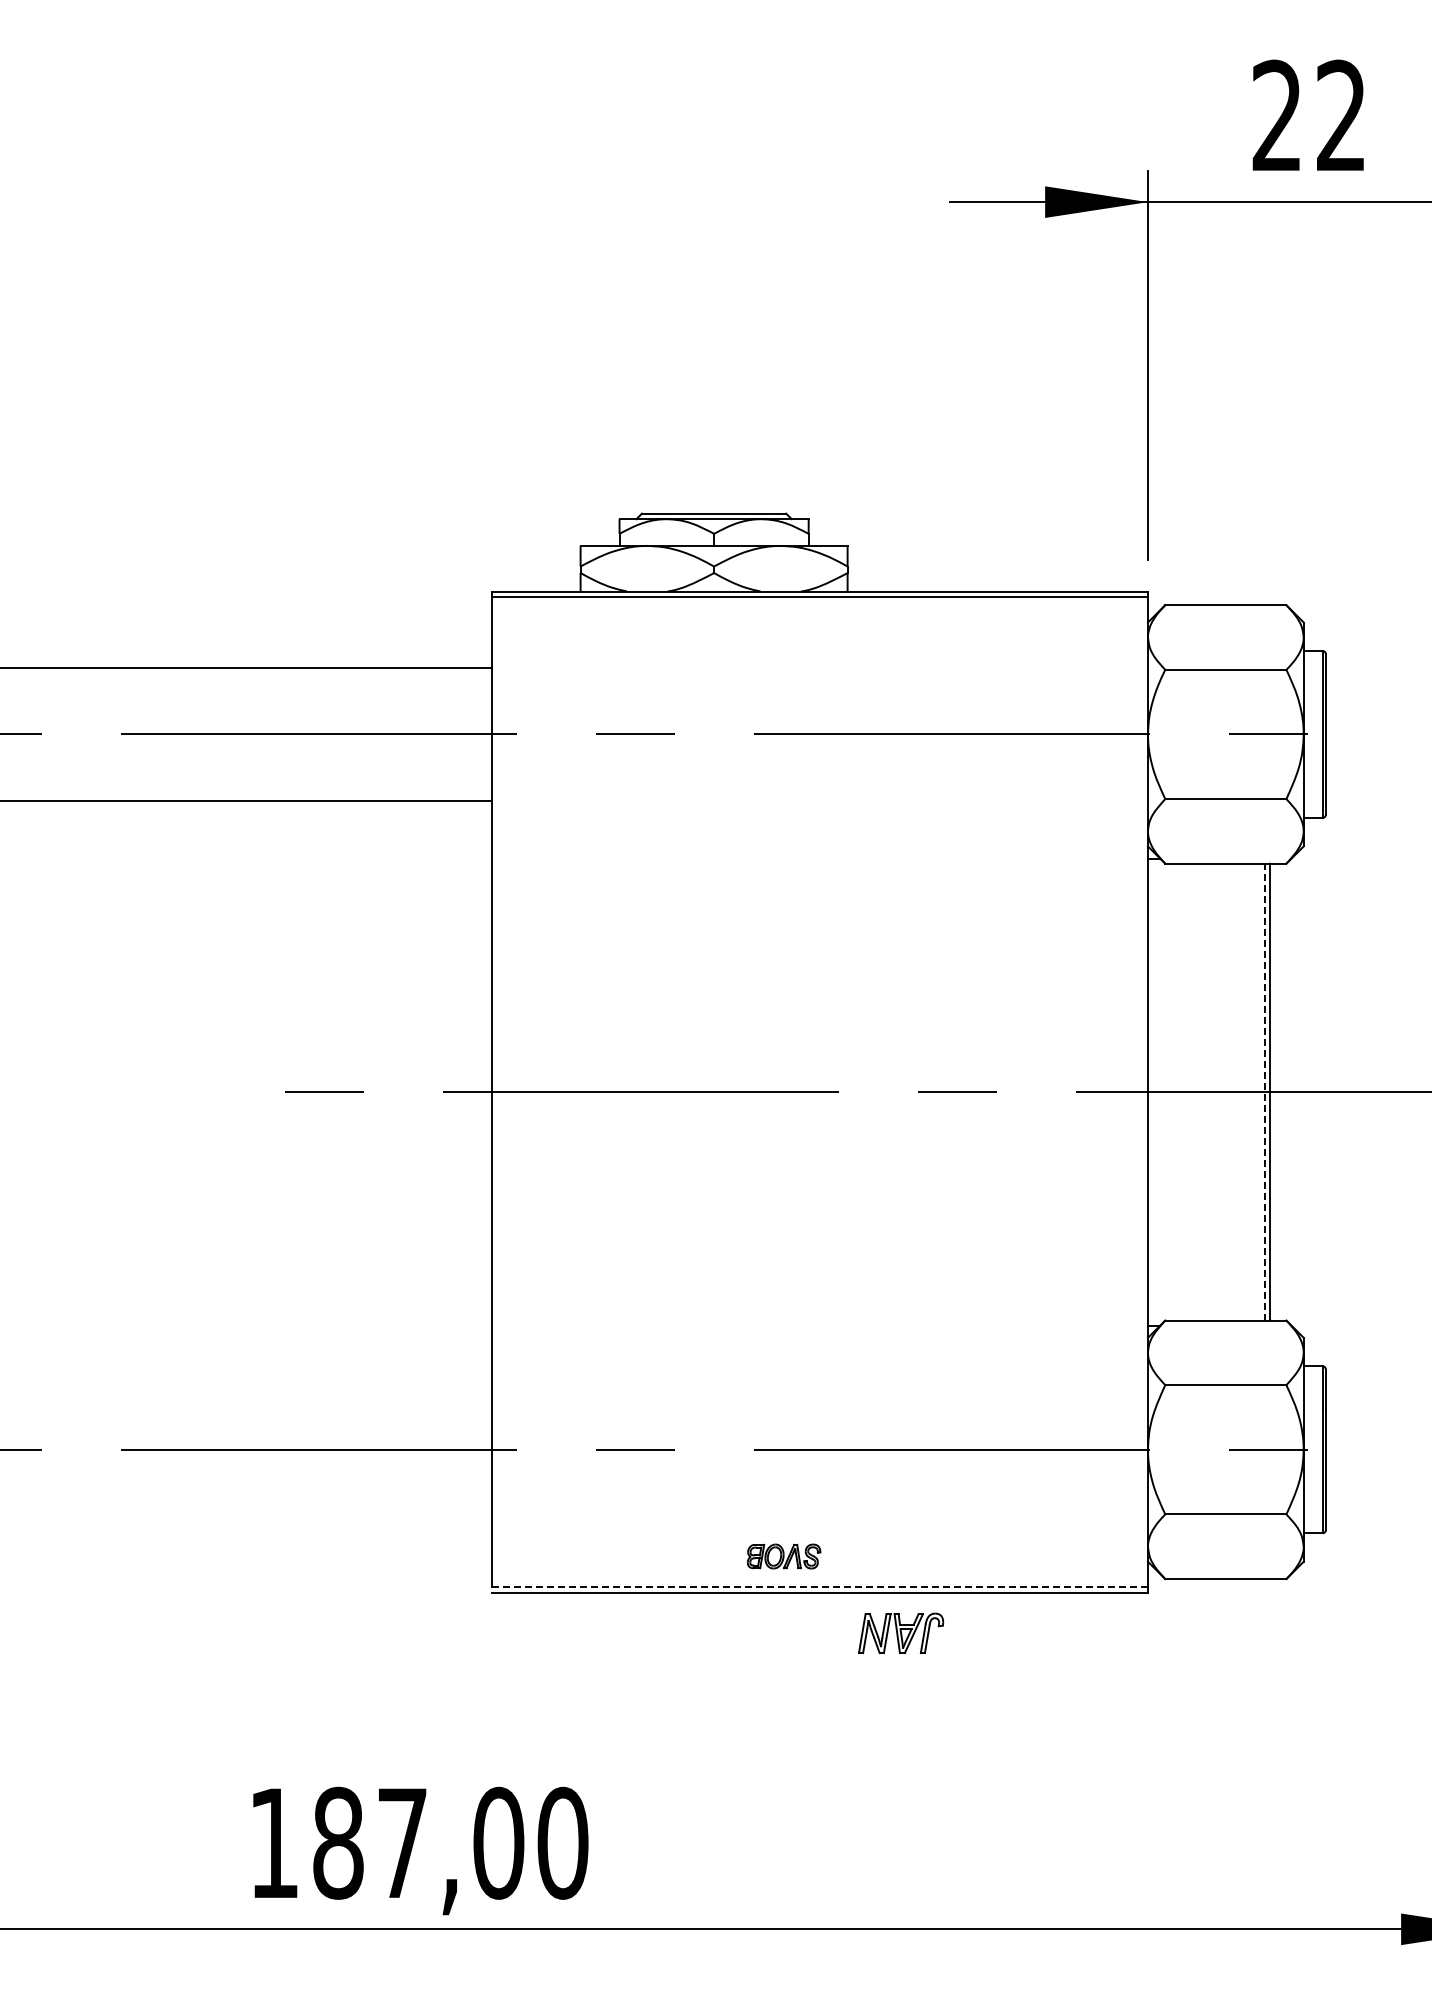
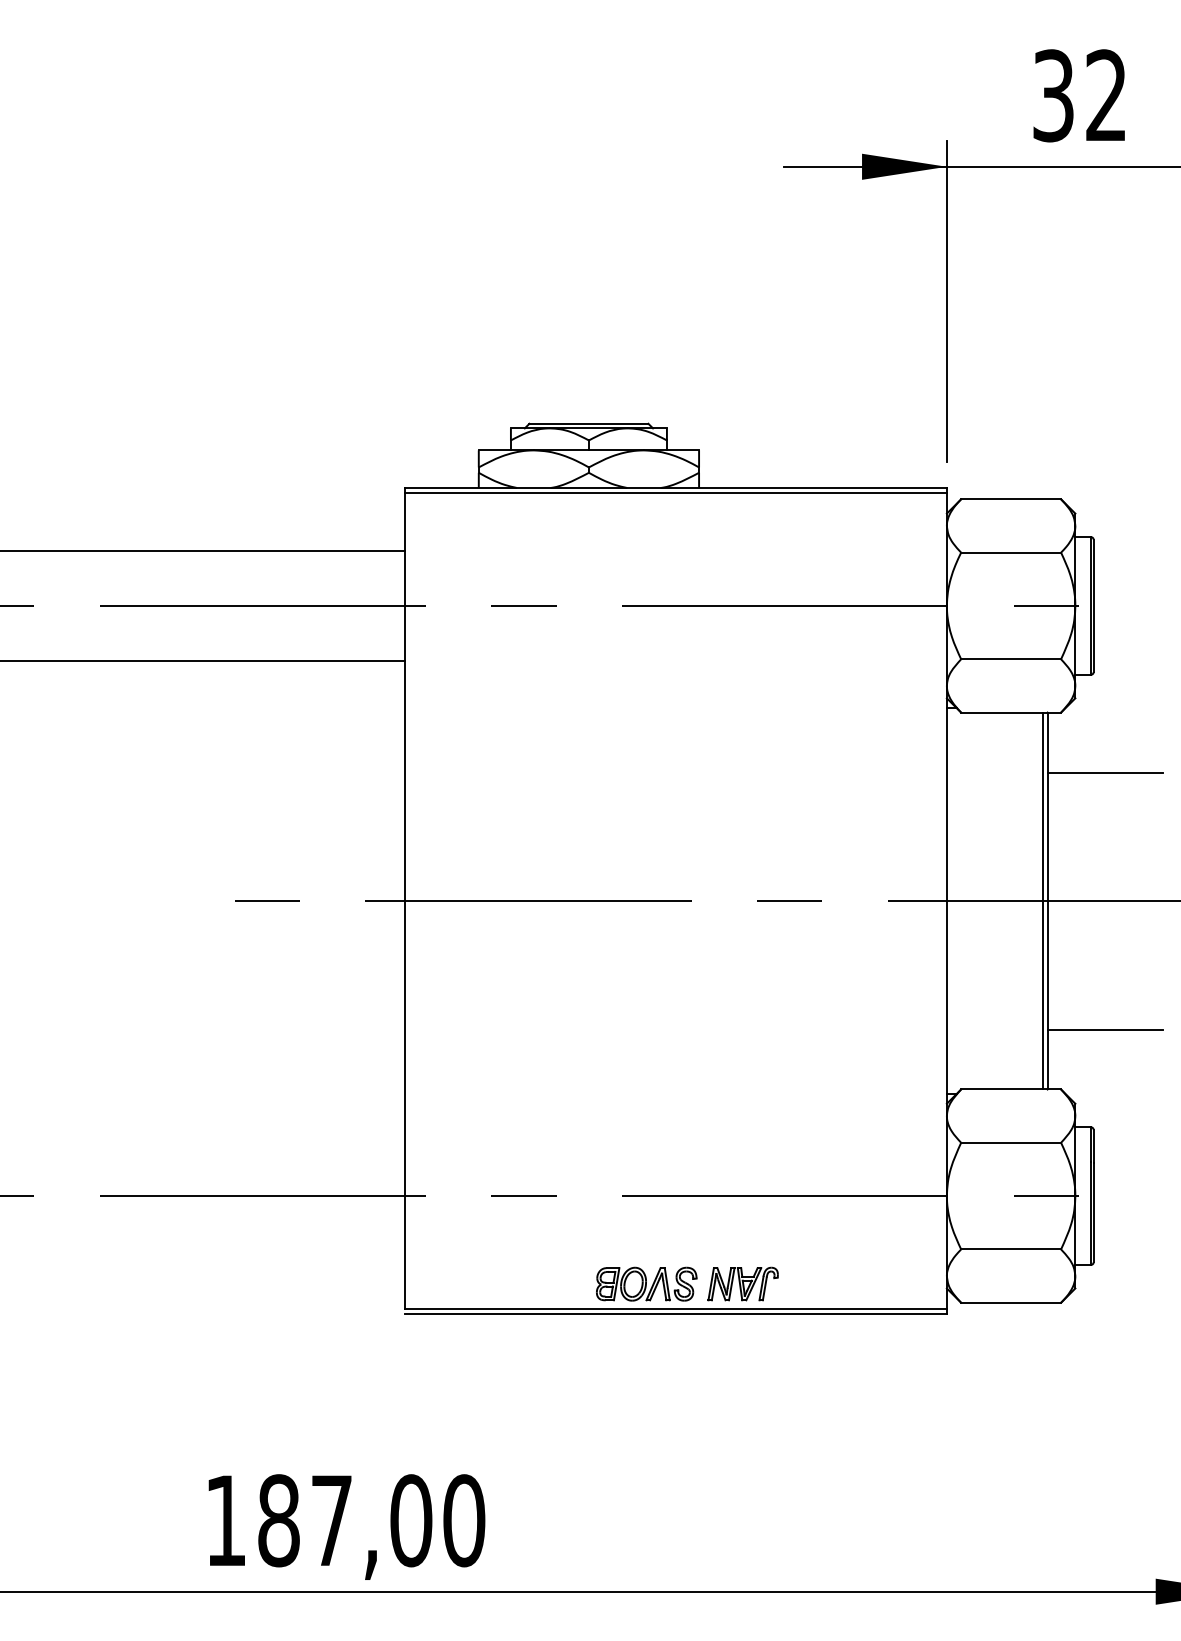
text: (1276, 115) -> (1052, 95), 22 -> 32
line: (1339, 936) -> (1104, 772), added
line: (1264, 1091) -> (1043, 900), dashed -> solid
line: (1339, 1247) -> (1104, 1029), added
part: (783, 1556) -> (646, 1284), size x1.67
line: (820, 1587) -> (676, 1309), dashed -> solid
part: (901, 1633) -> (743, 1284), moved

